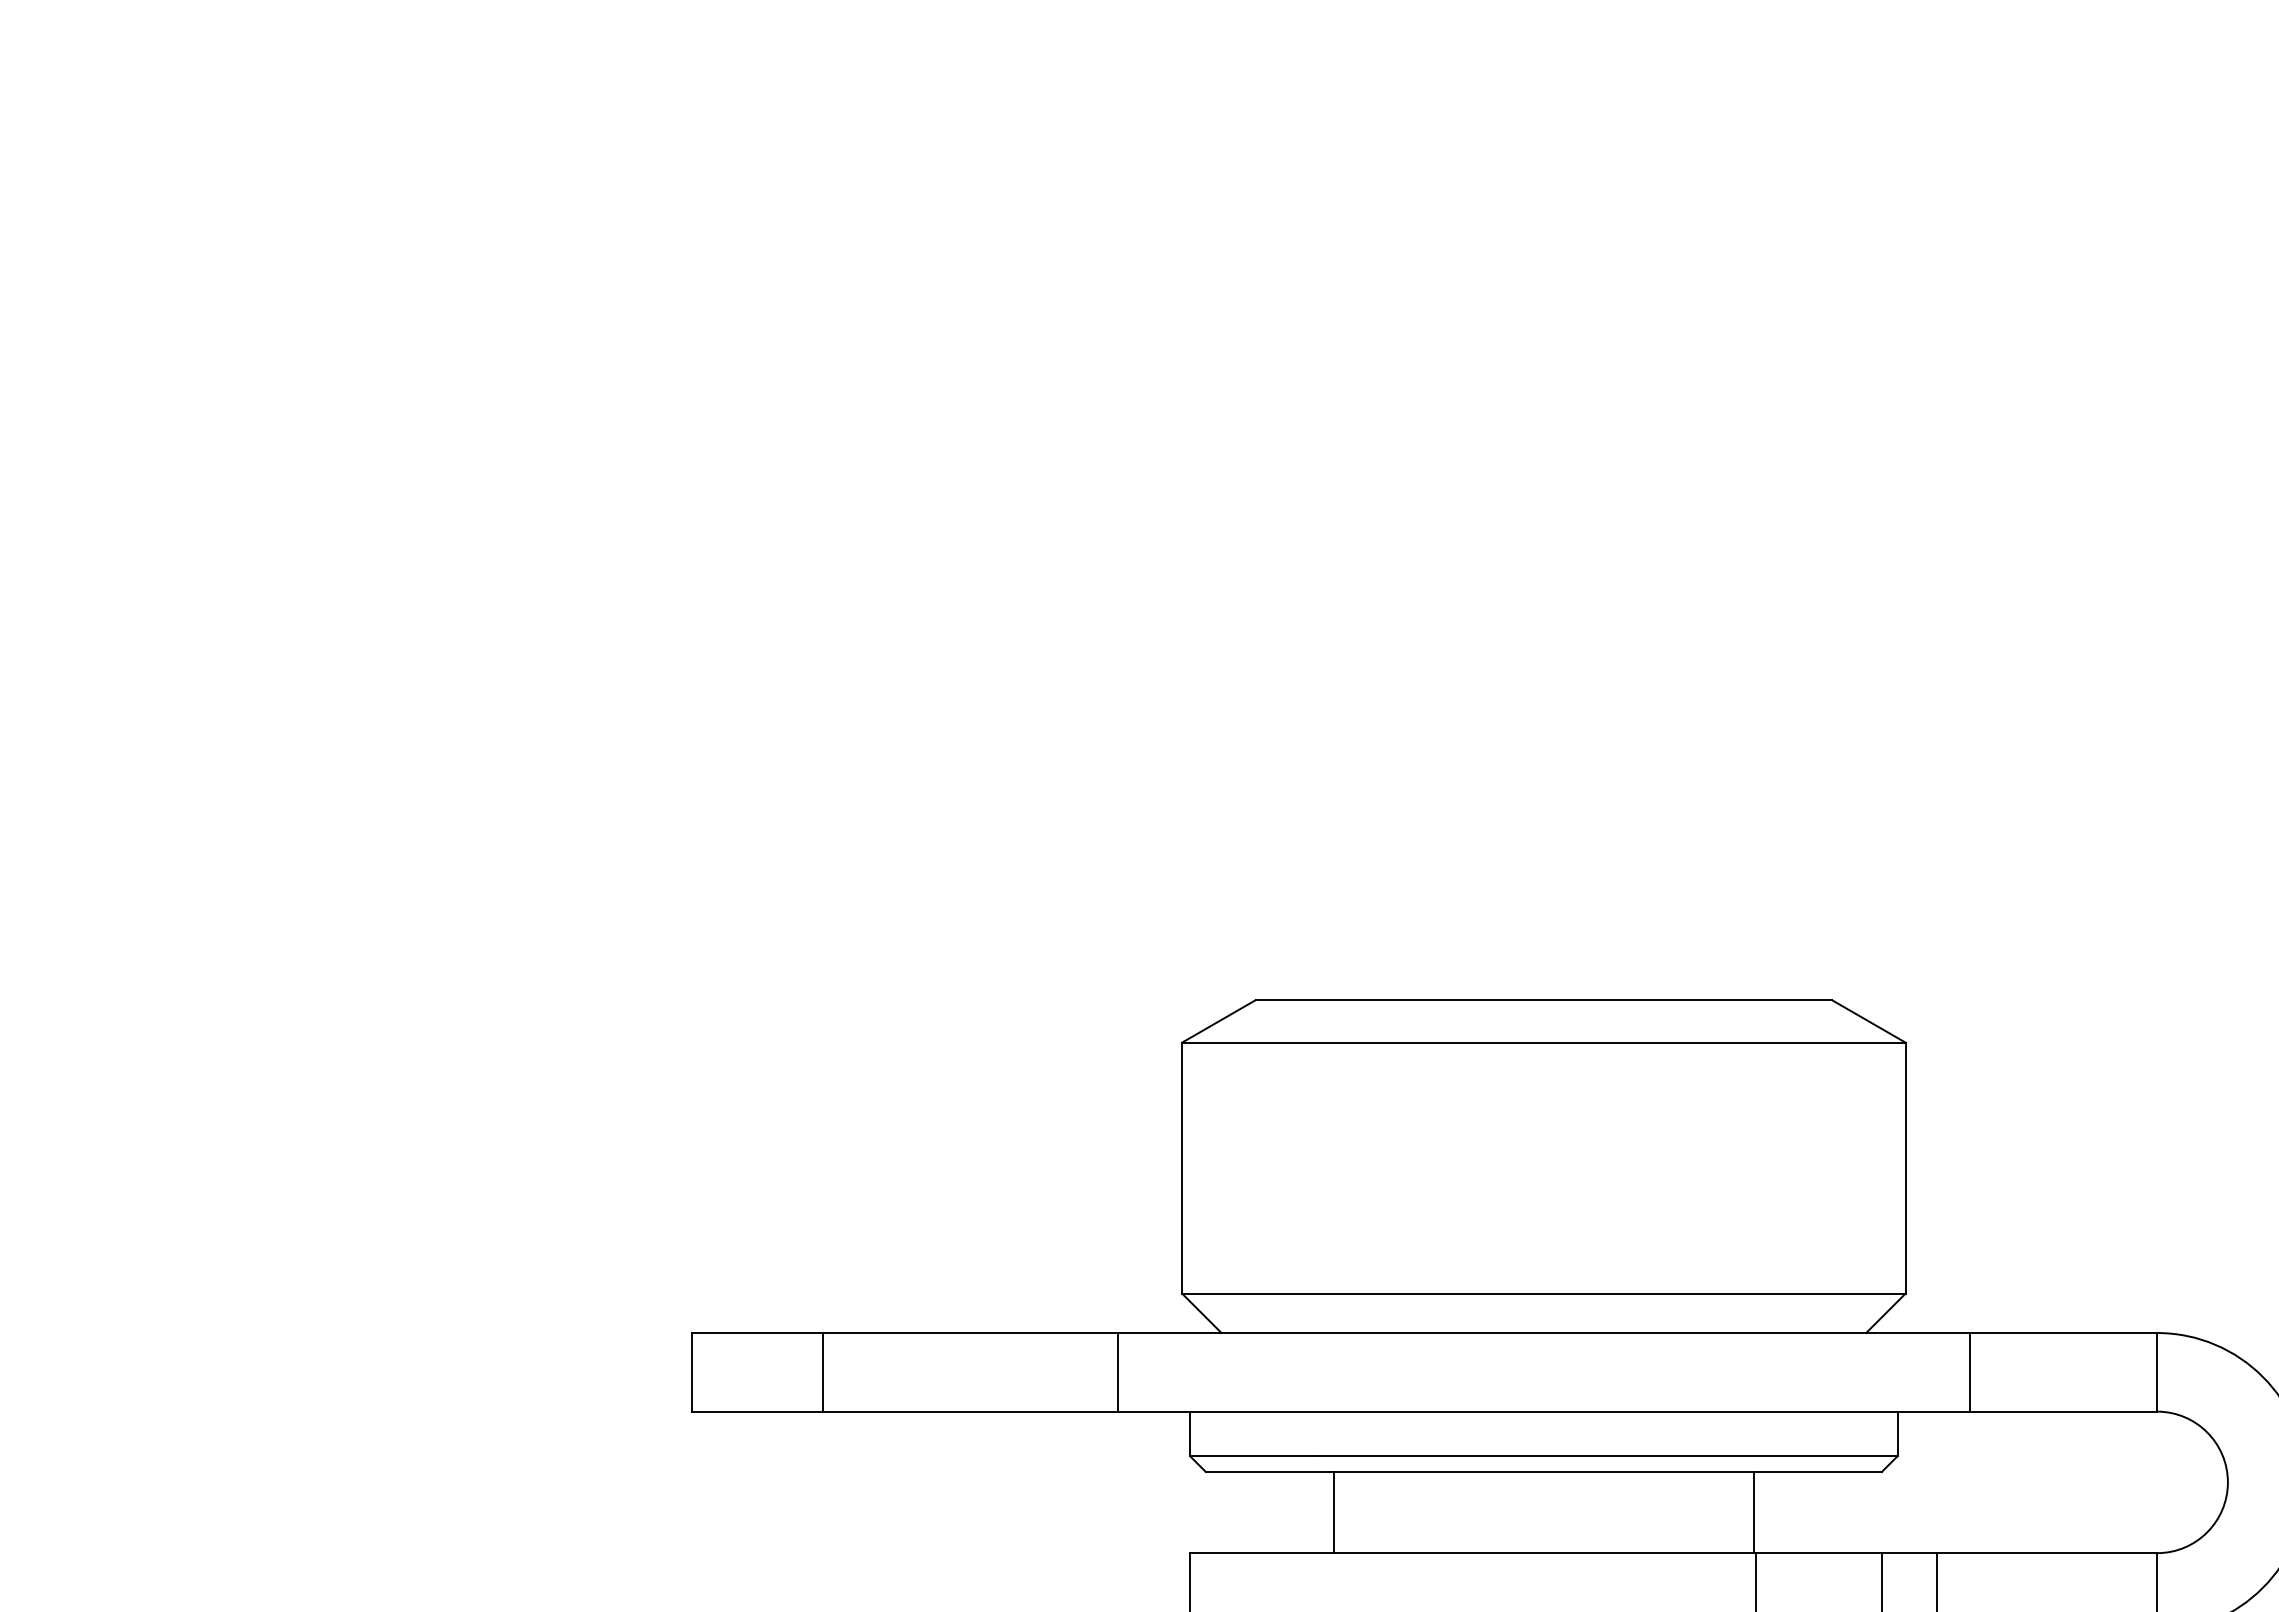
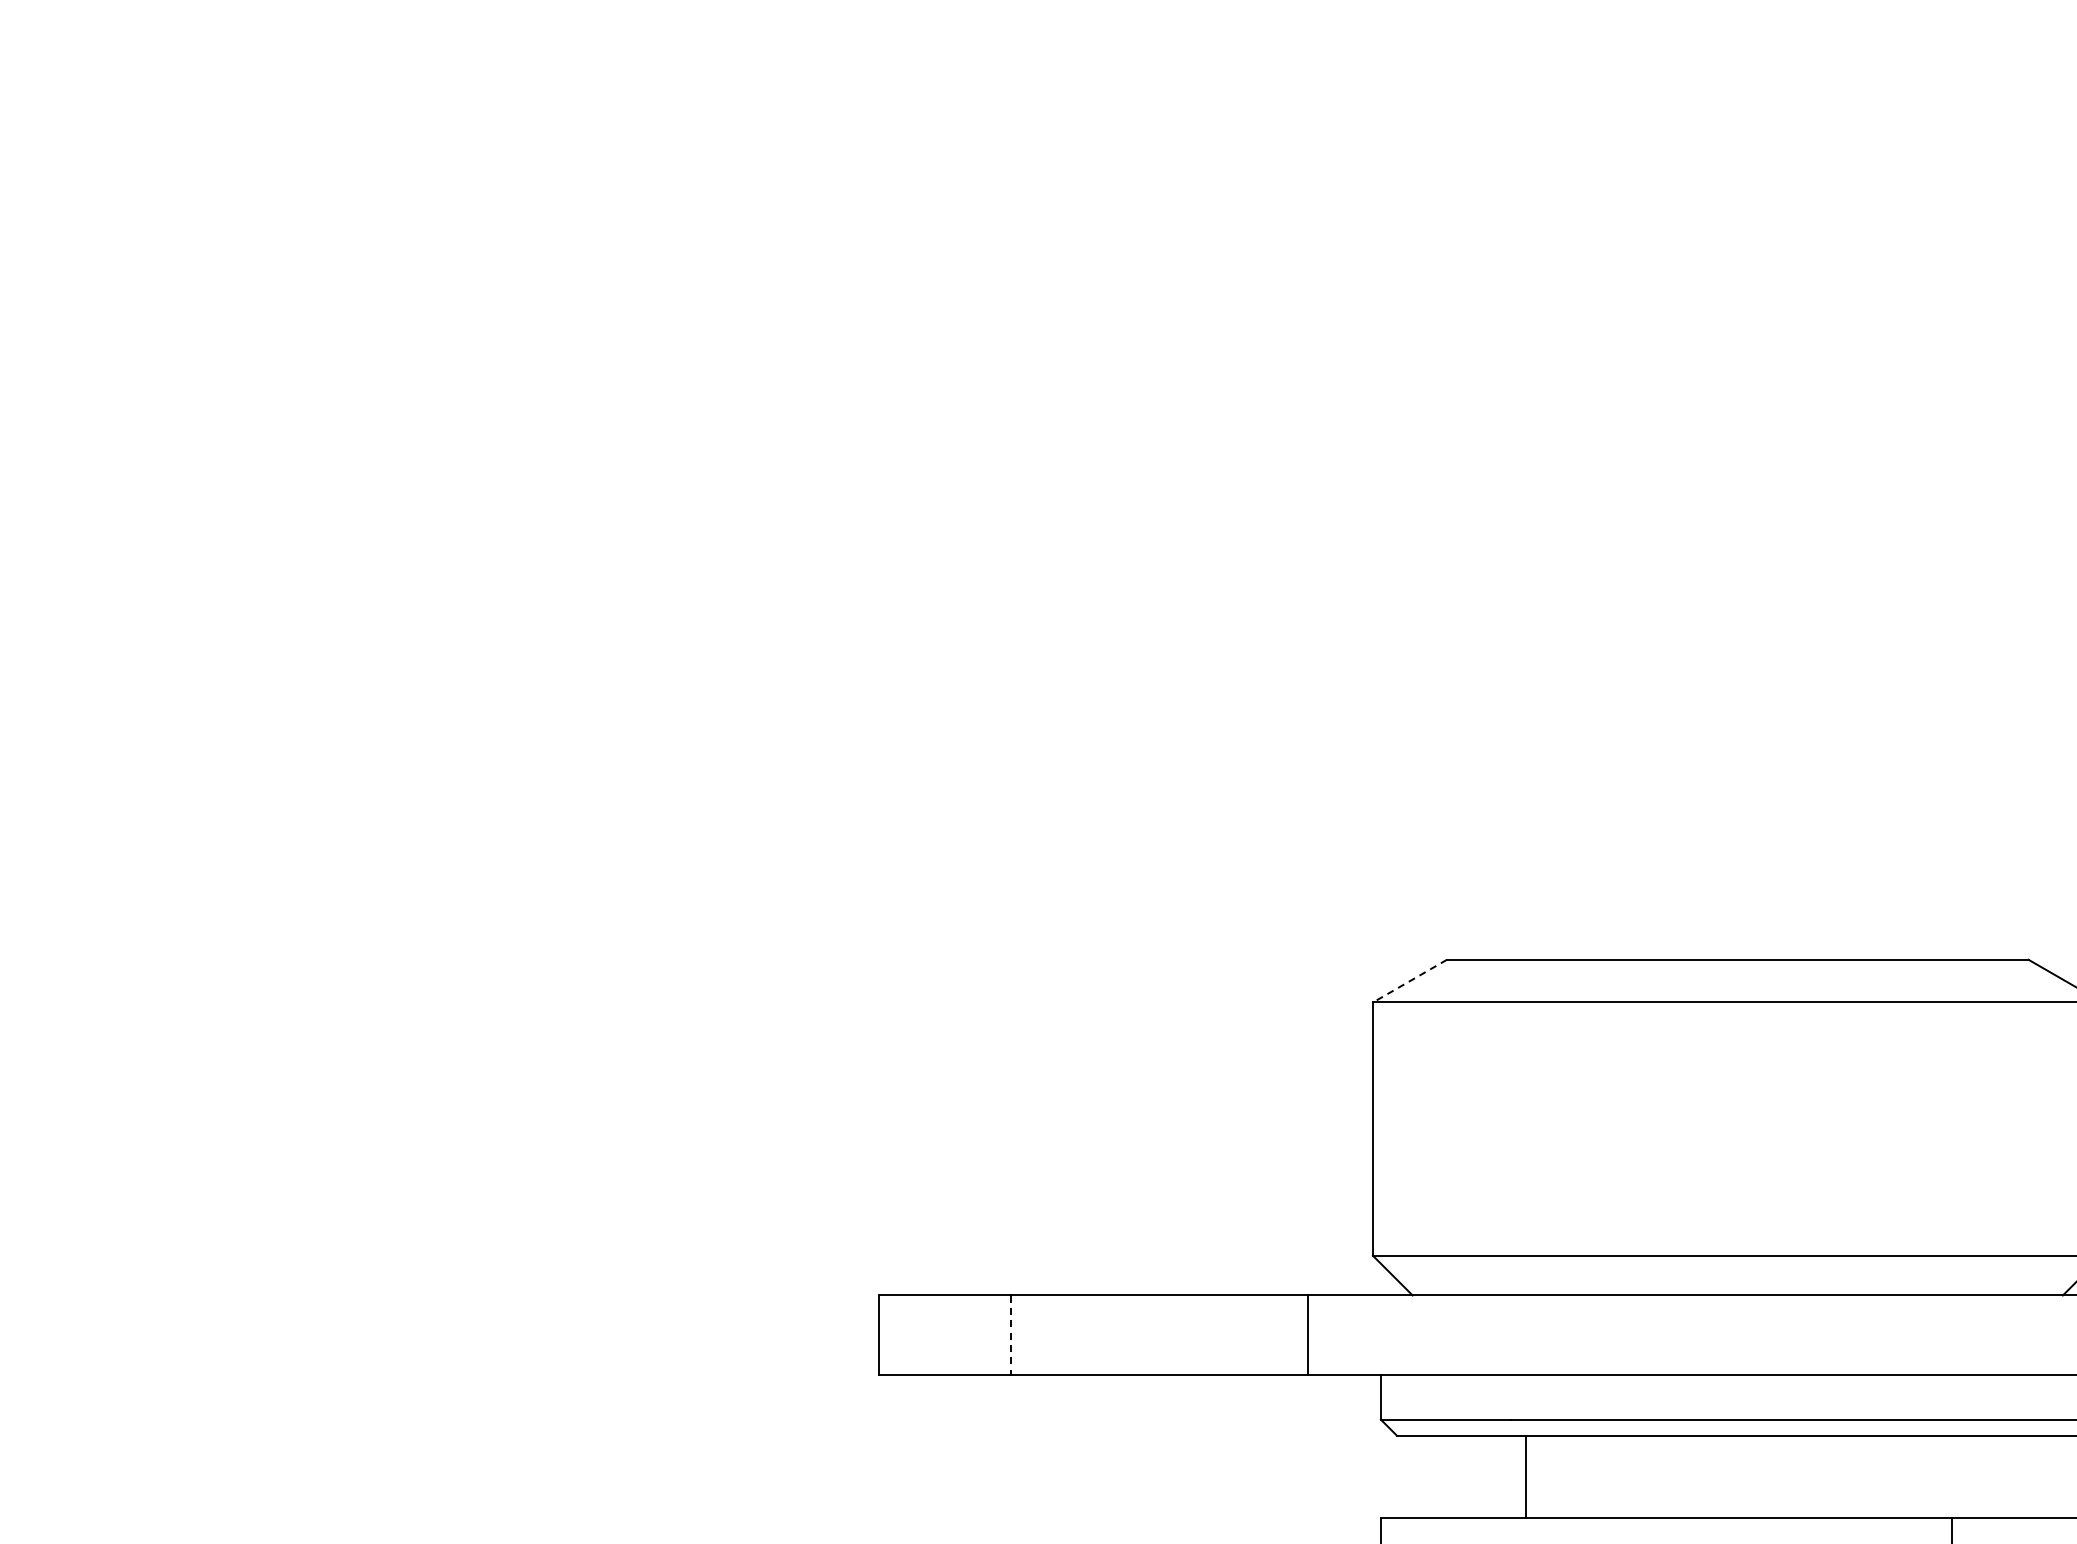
line: (1218, 1021) -> (1409, 981), solid -> dashed
line: (823, 1372) -> (1011, 1335), solid -> dashed
line: (1753, 1512) -> (1949, 1476), removed

